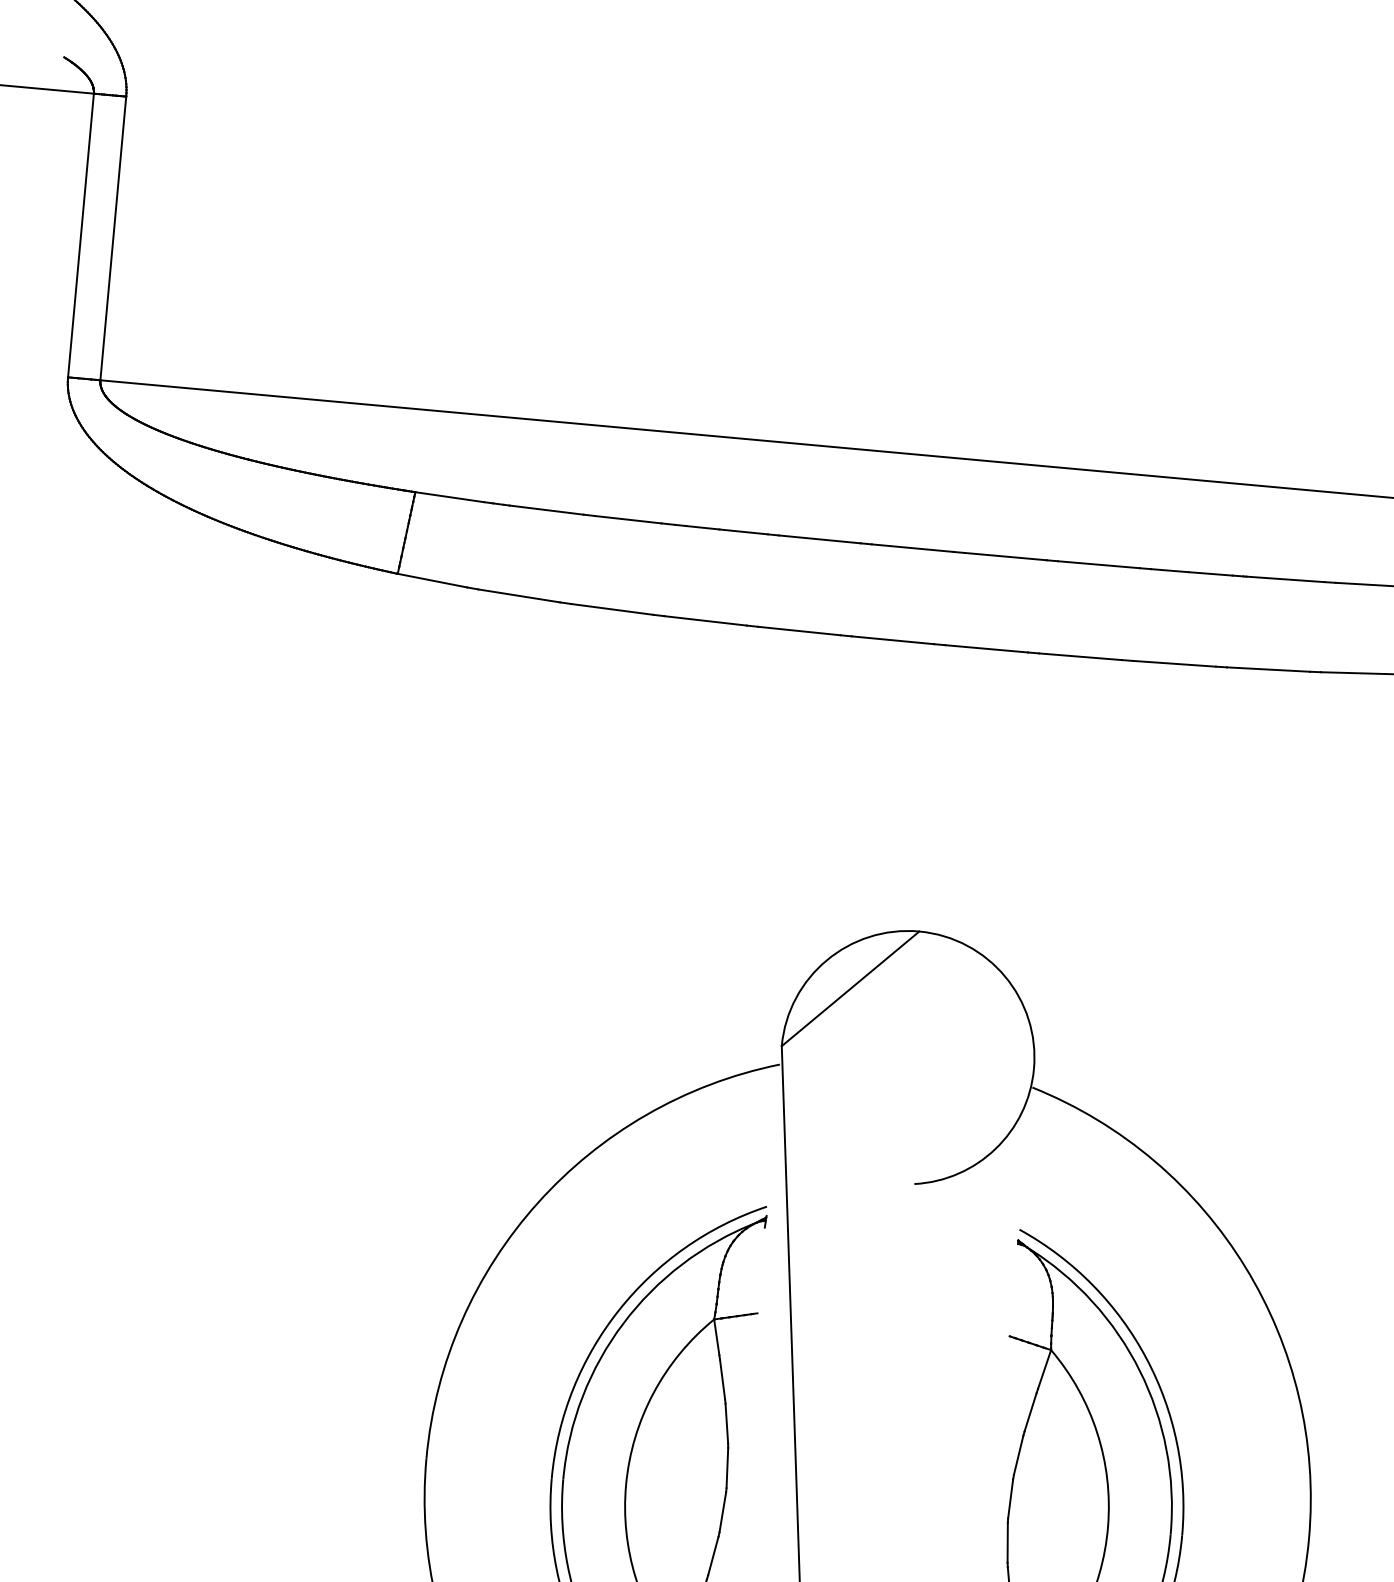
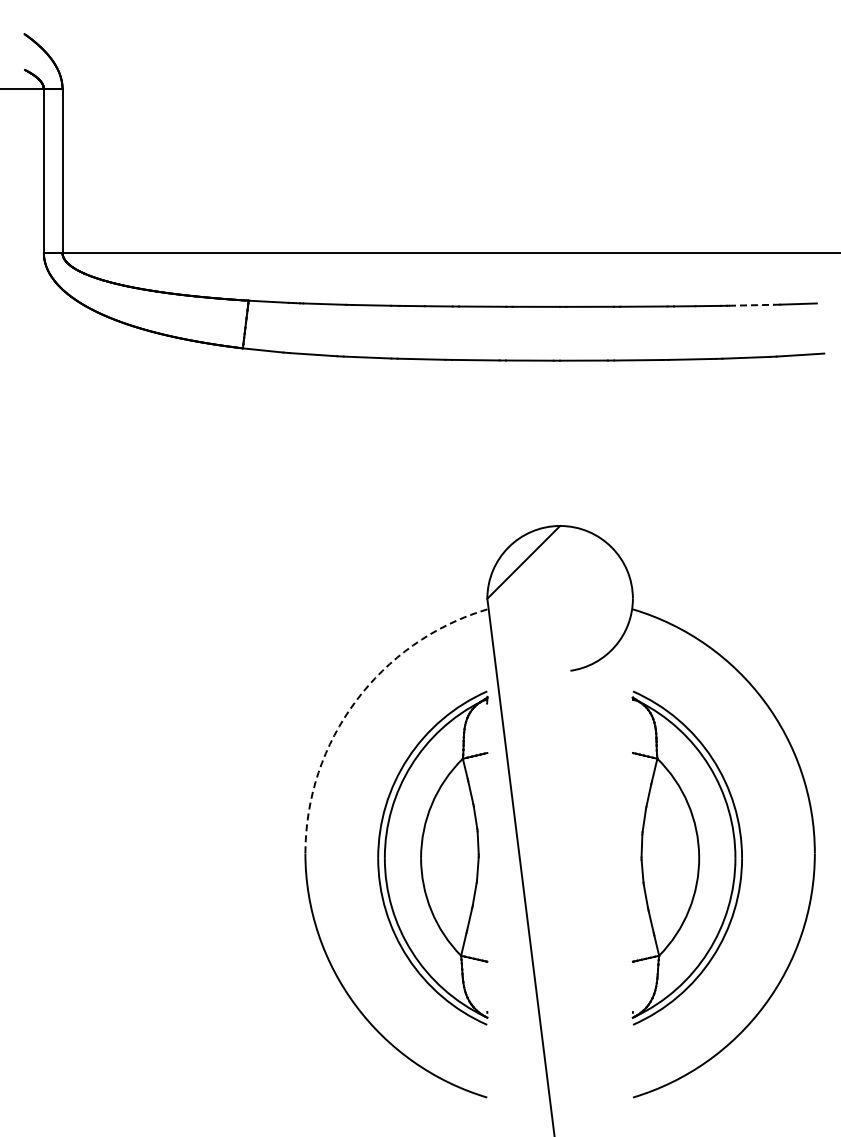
line: (1285, 579) -> (751, 305), solid -> dashed
arc: (537, 1203) -> (355, 701), solid -> dashed

